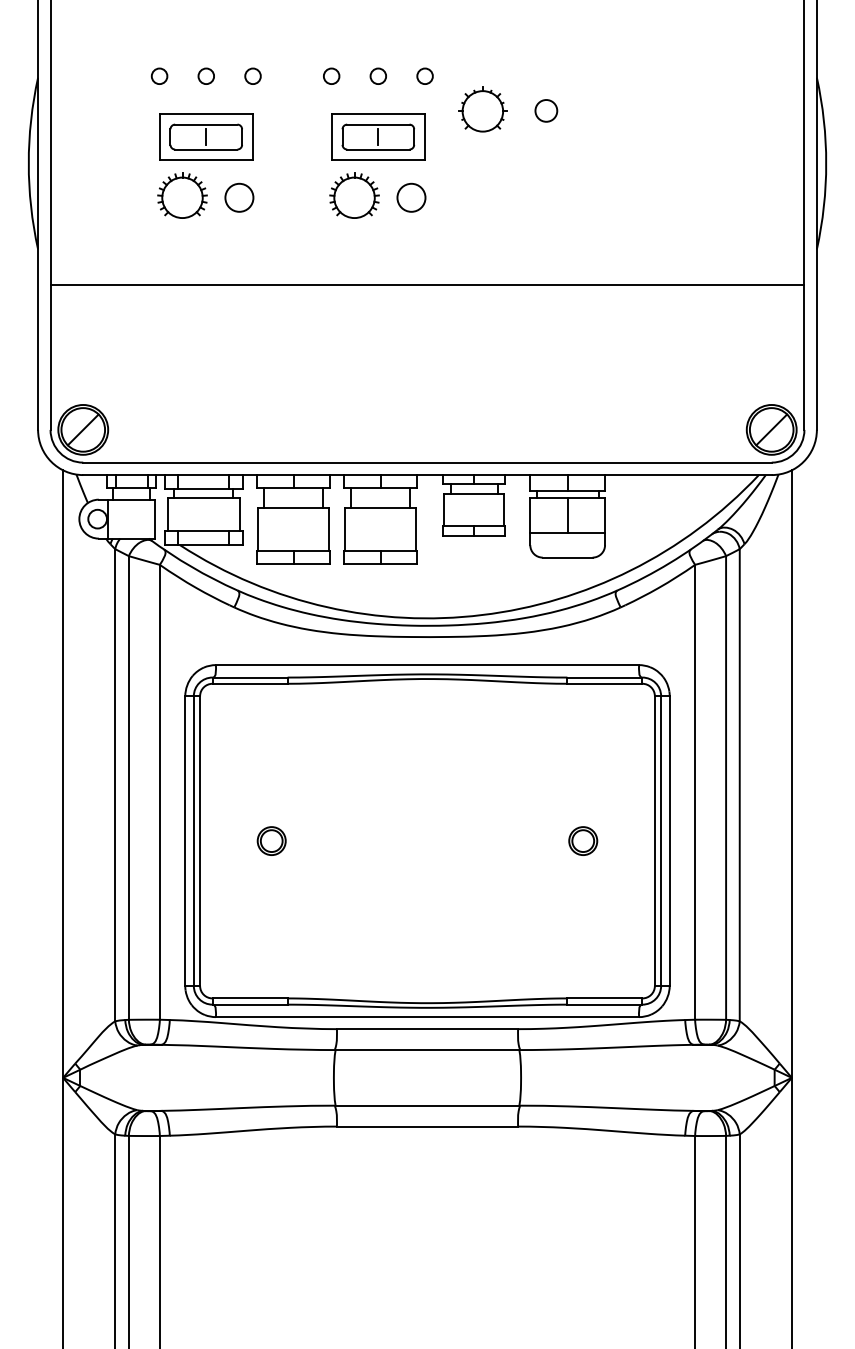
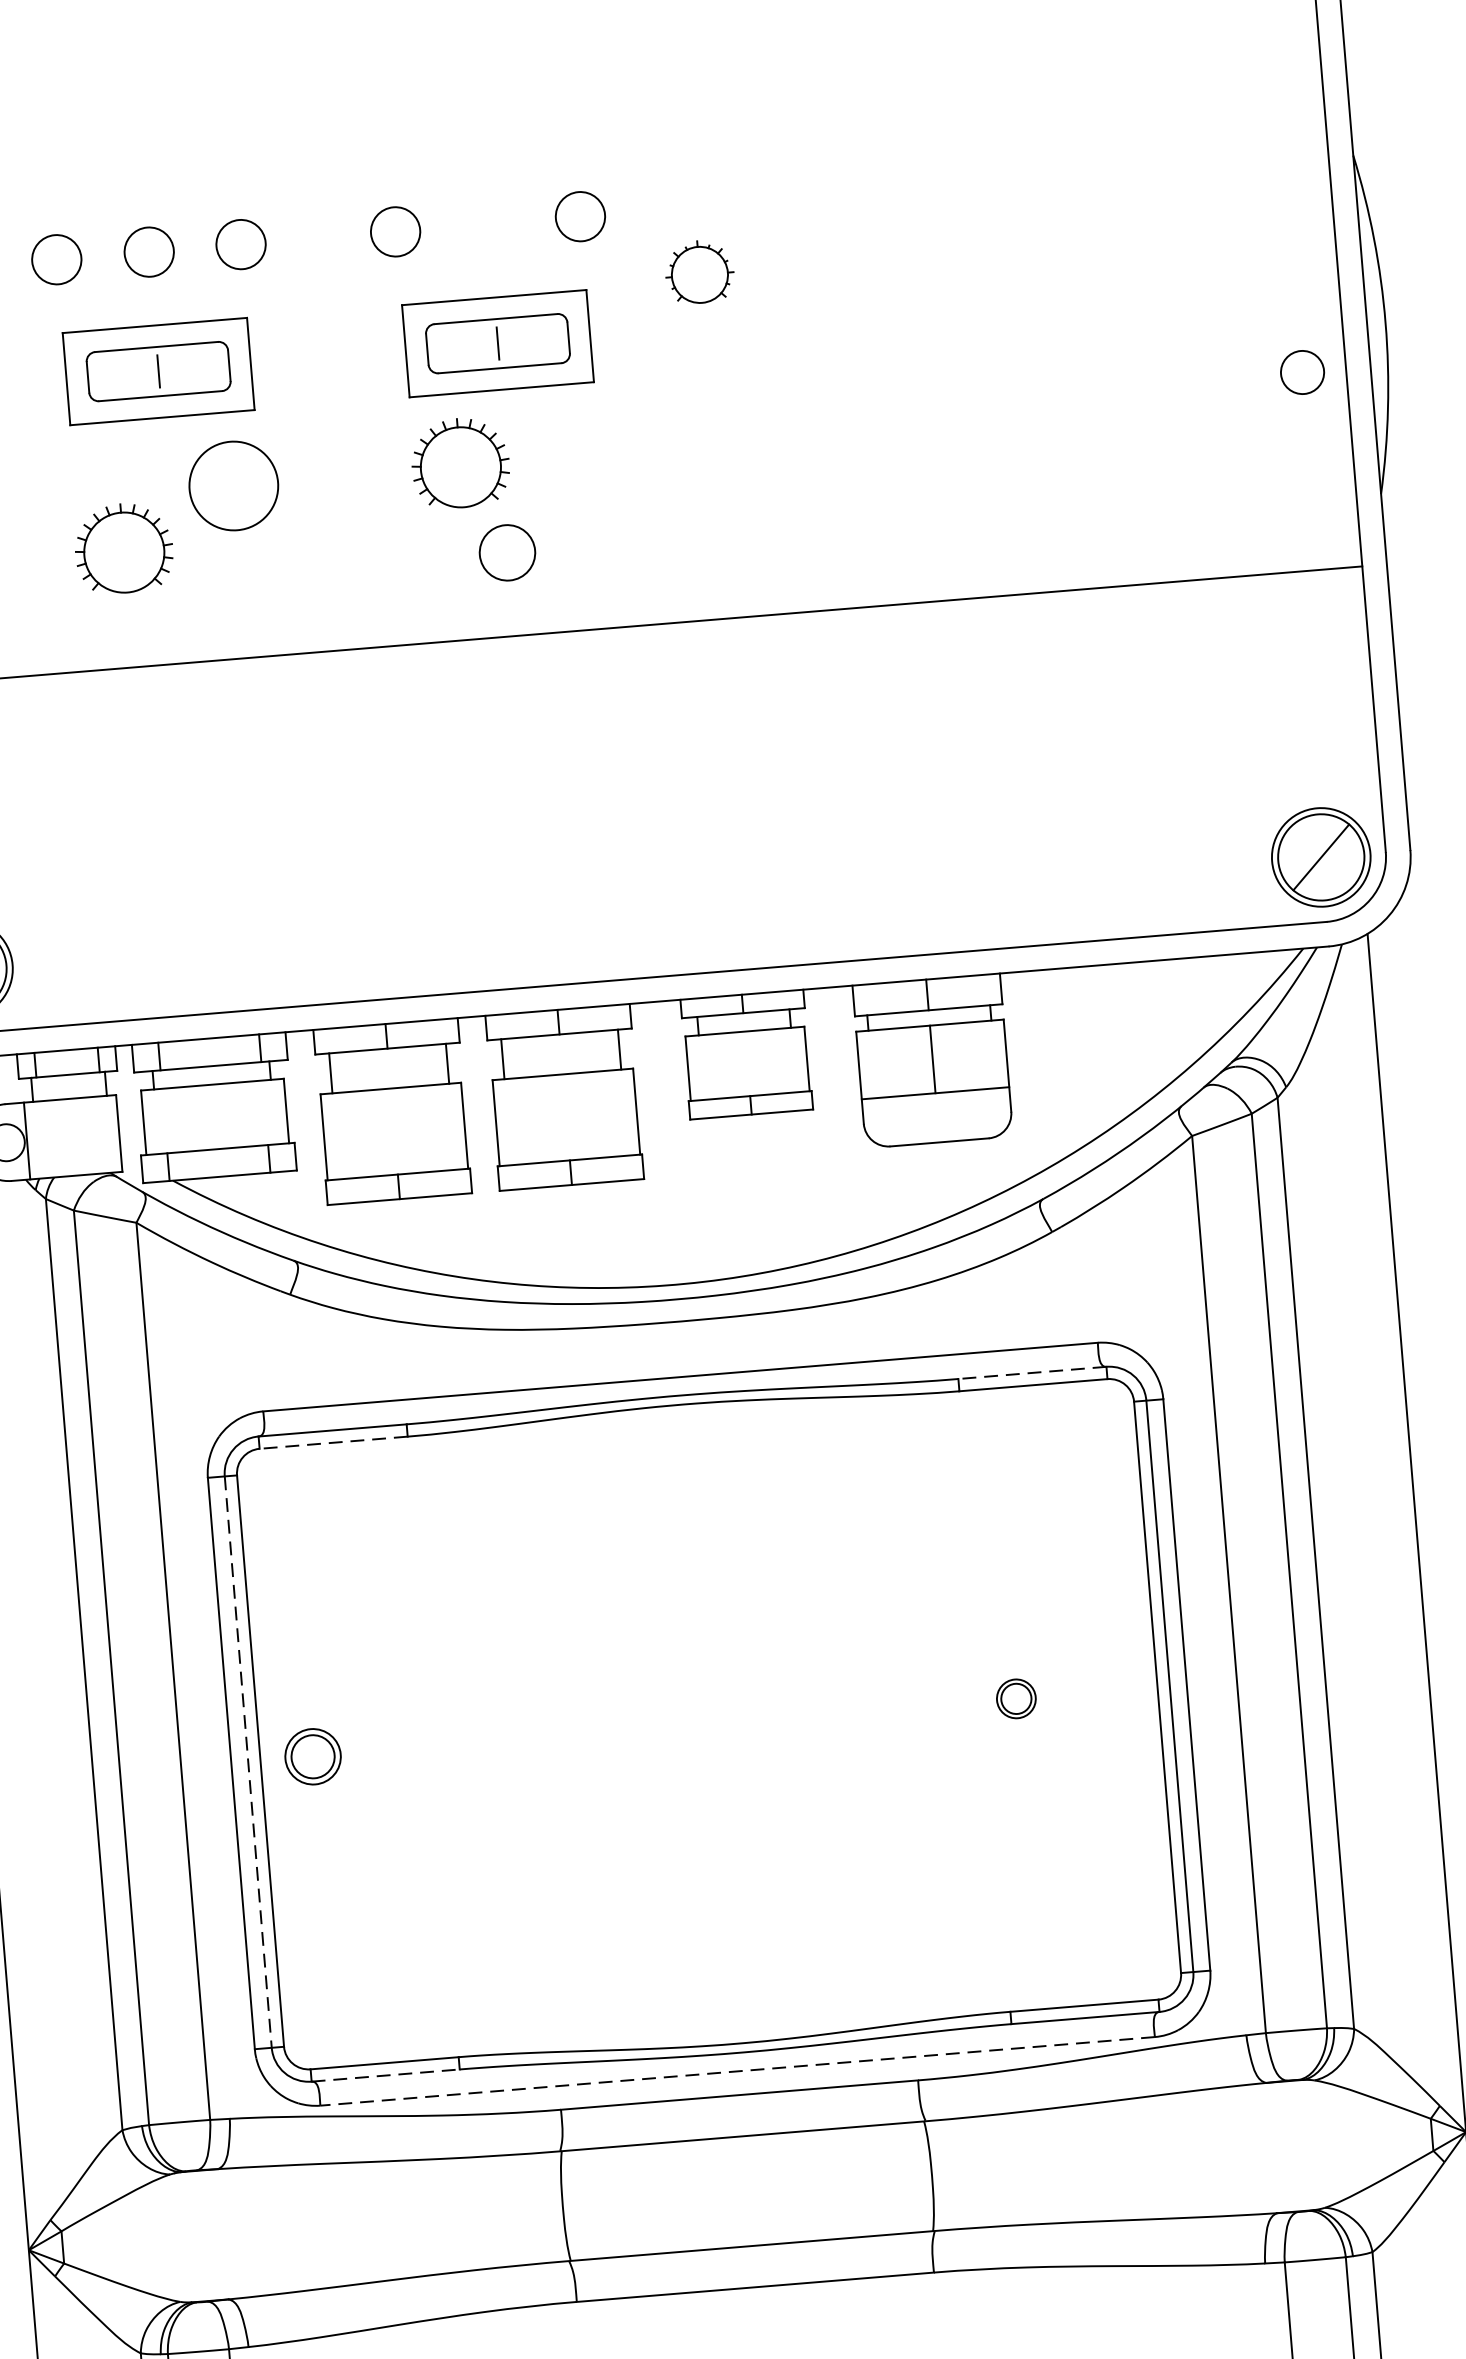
circle: (159, 75) -> (56, 257), size x1.6
circle: (205, 75) -> (147, 250), size x1.6
circle: (252, 75) -> (239, 242), size x1.6
circle: (331, 75) -> (395, 229), size x1.6
circle: (377, 75) -> (486, 222), removed
circle: (424, 75) -> (579, 214), size x1.6
part: (482, 109) -> (698, 272), size x0.7
circle: (546, 110) -> (1302, 371), moved
part: (182, 195) -> (123, 548), moved
circle: (239, 197) -> (233, 485), size x1.6
circle: (411, 197) -> (507, 552), moved
line: (604, 677) -> (1031, 1372), solid -> dashed
line: (250, 683) -> (334, 1442), solid -> dashed
part: (271, 840) -> (312, 1755), moved
part: (583, 840) -> (1016, 1697), size x0.7
line: (193, 841) -> (247, 1762), solid -> dashed
line: (250, 1004) -> (386, 2075), solid -> dashed
line: (427, 1017) -> (737, 2072), solid -> dashed

